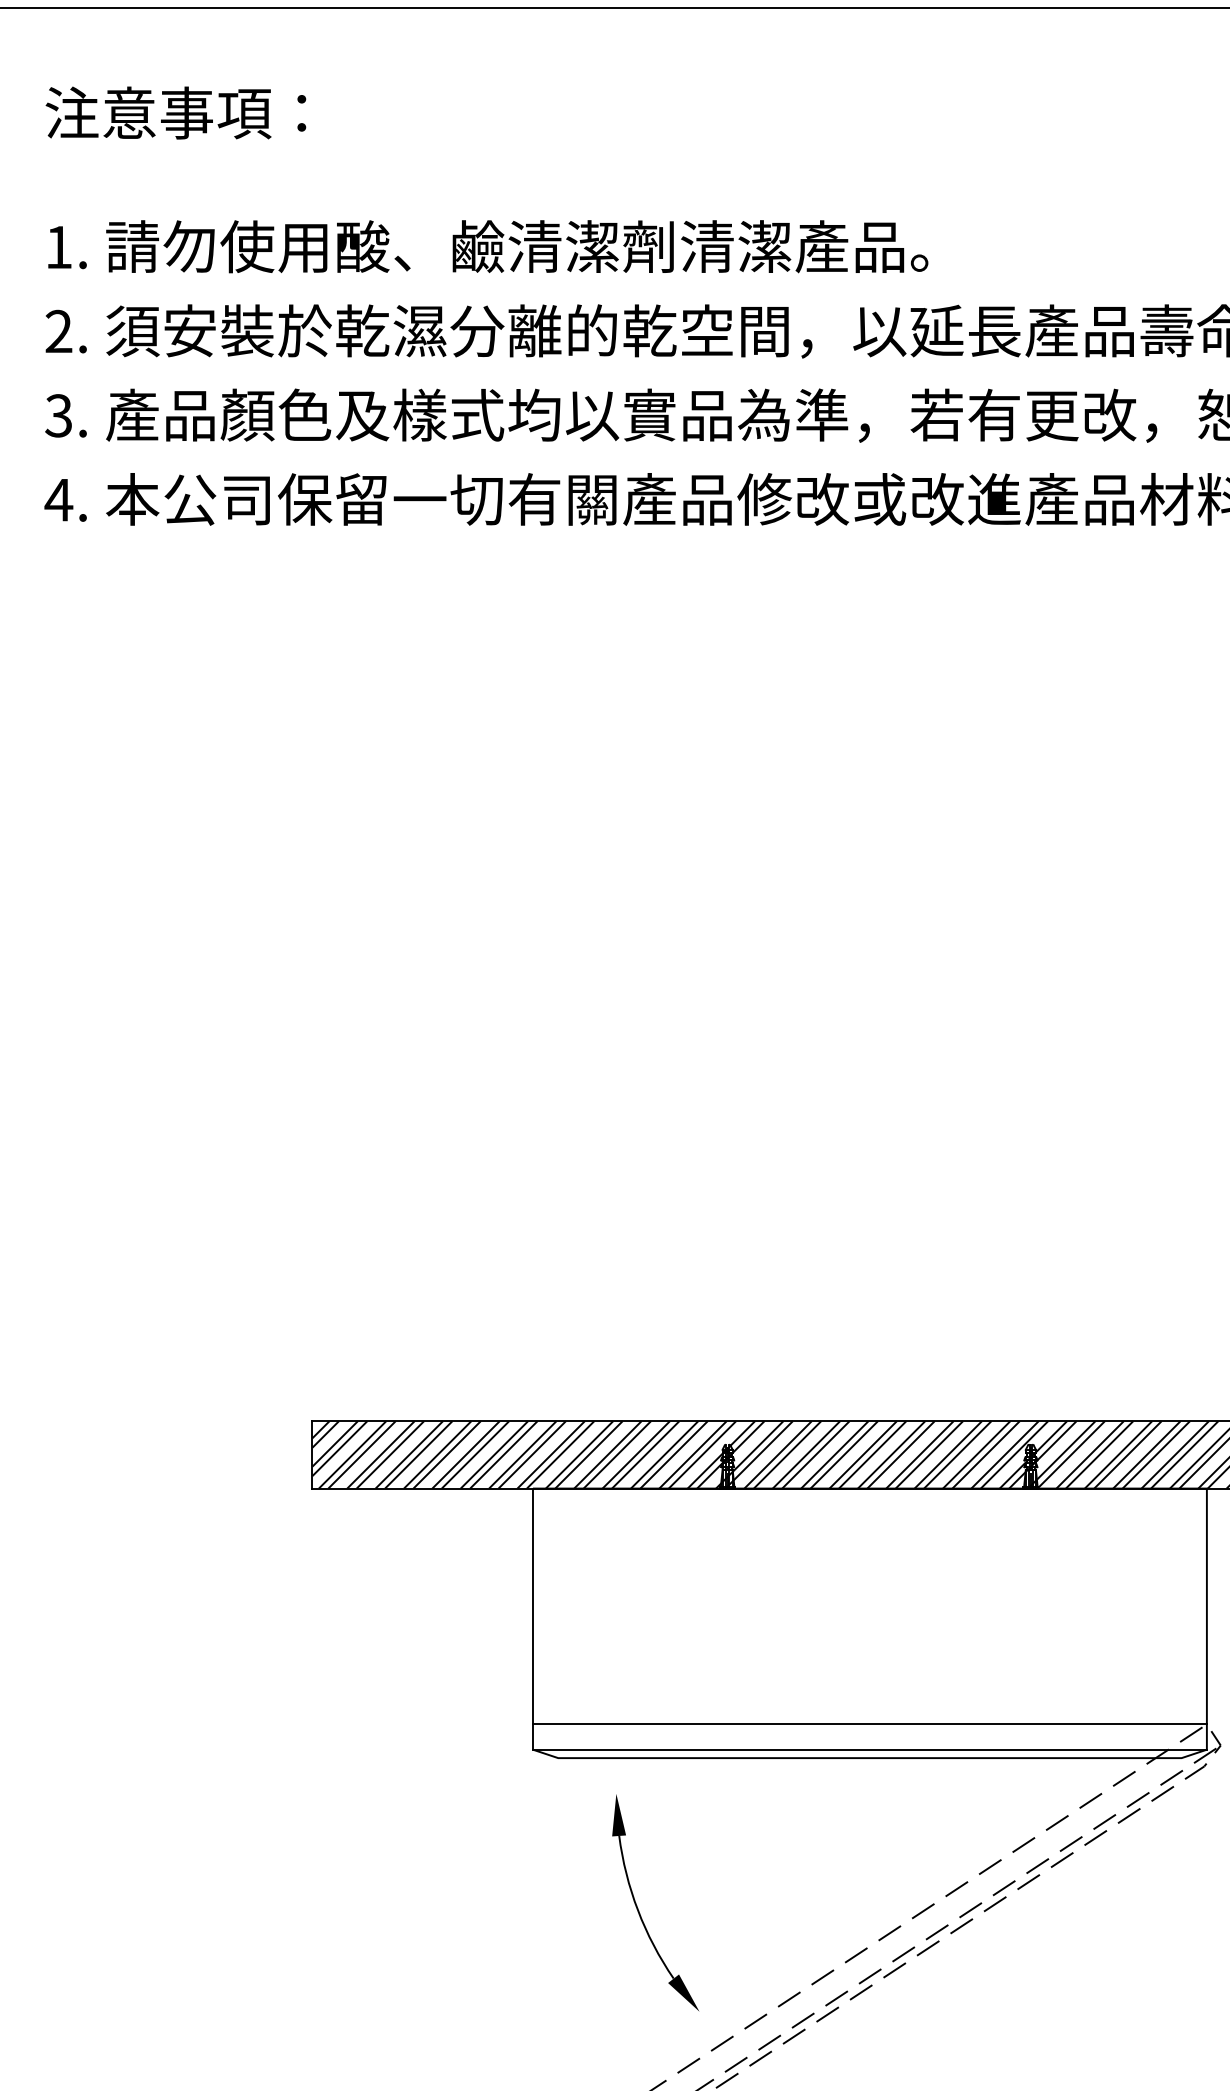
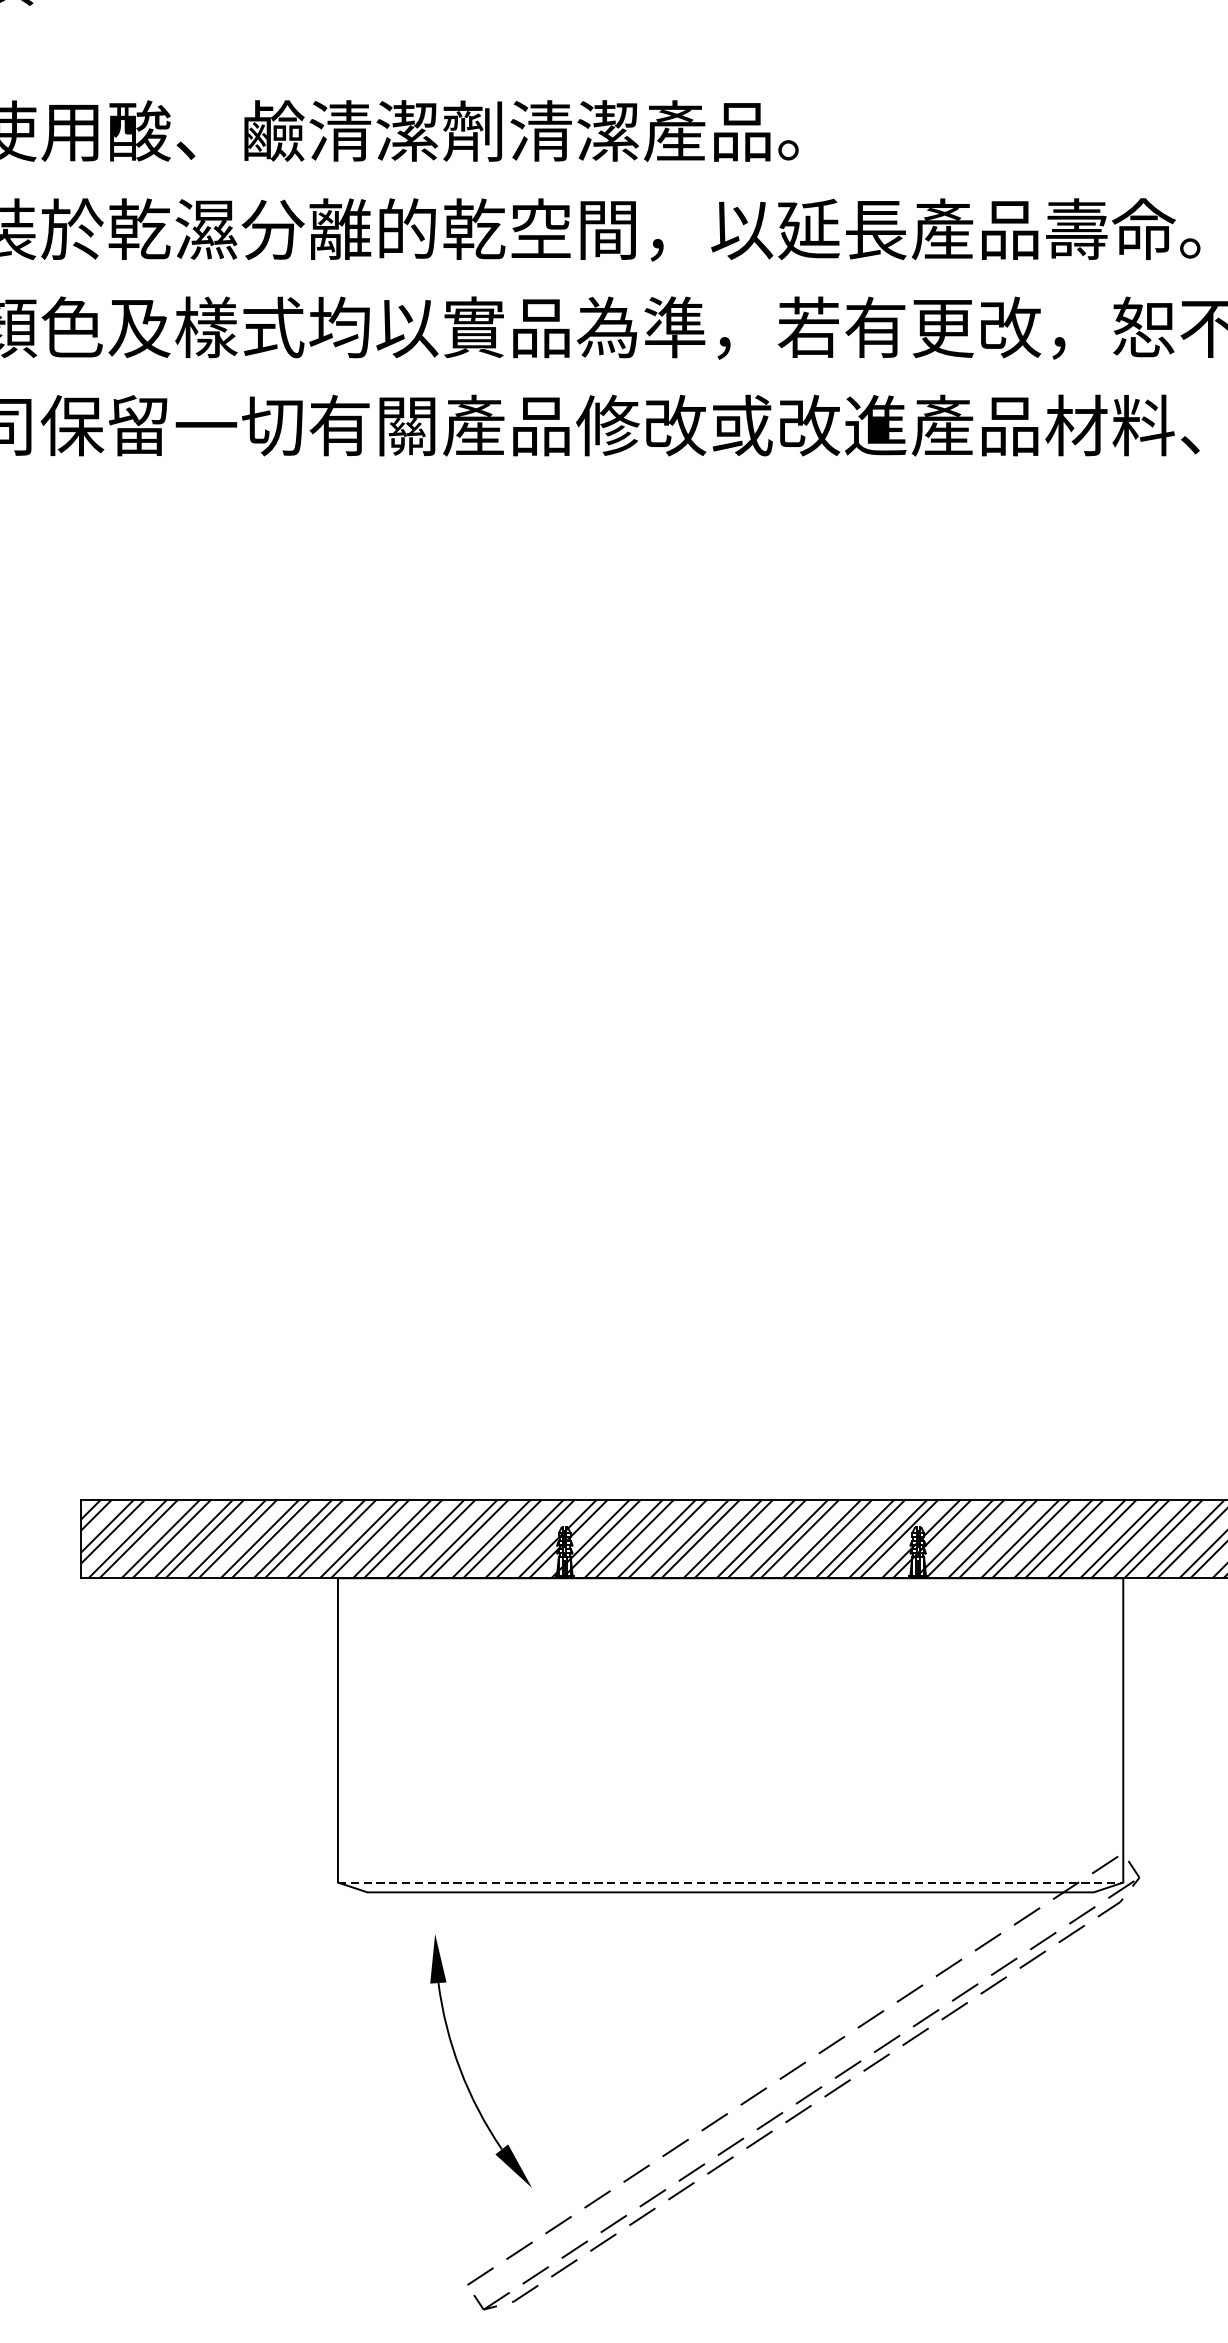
line: (869, 1724) -> (730, 1853), removed
line: (869, 1749) -> (730, 1882), solid -> dashed

